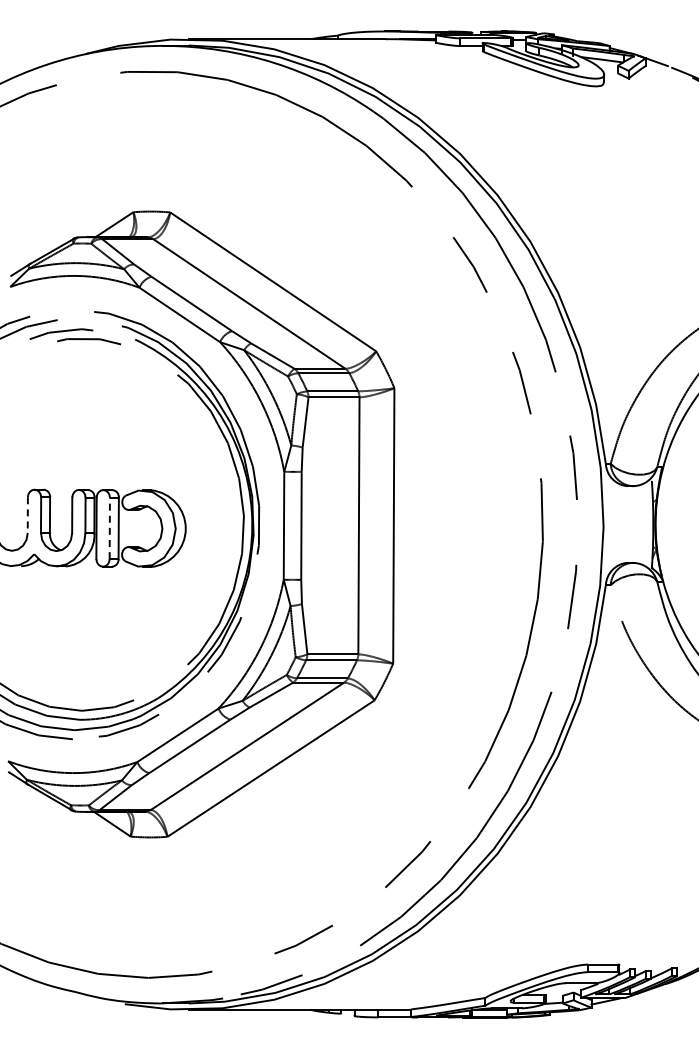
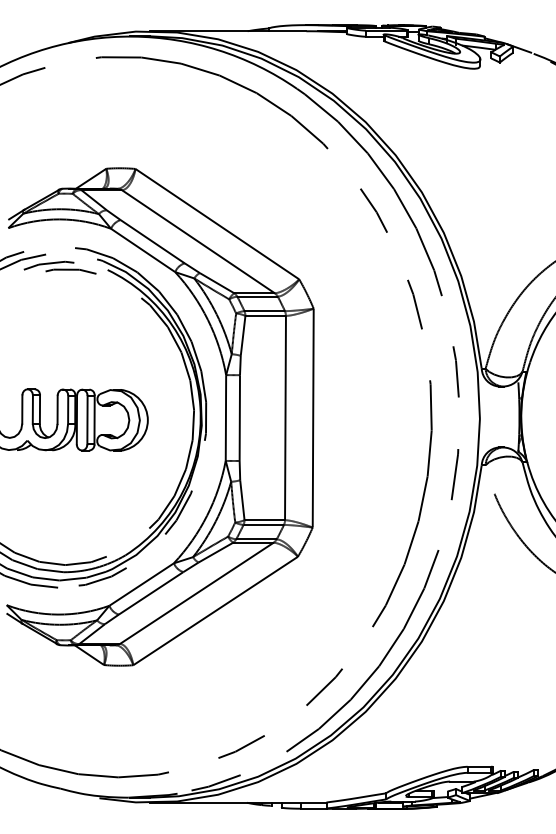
line: (27, 515) -> (22, 409), dashed -> solid
line: (109, 528) -> (87, 420), dashed -> solid

